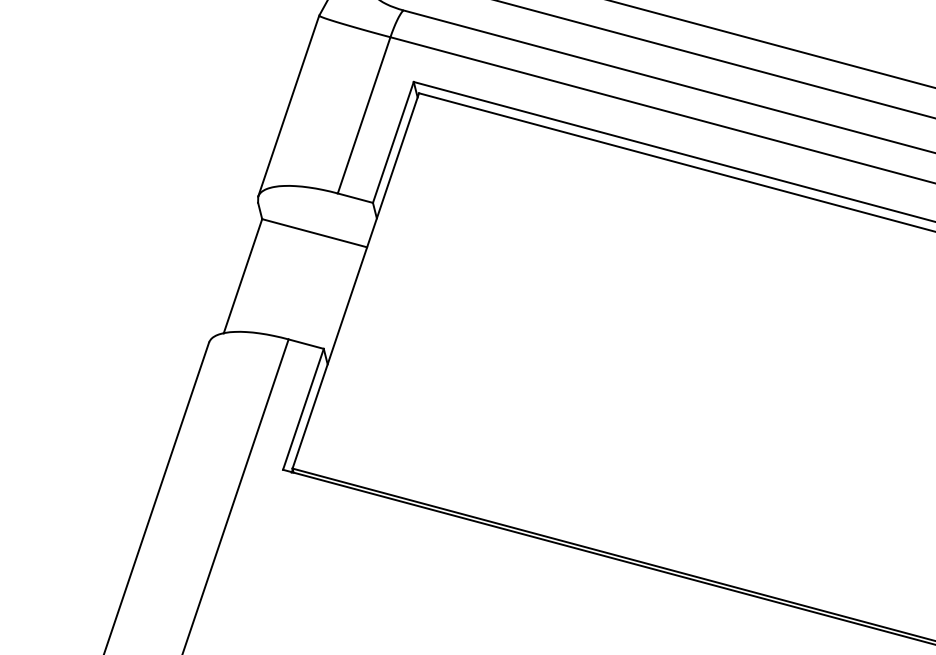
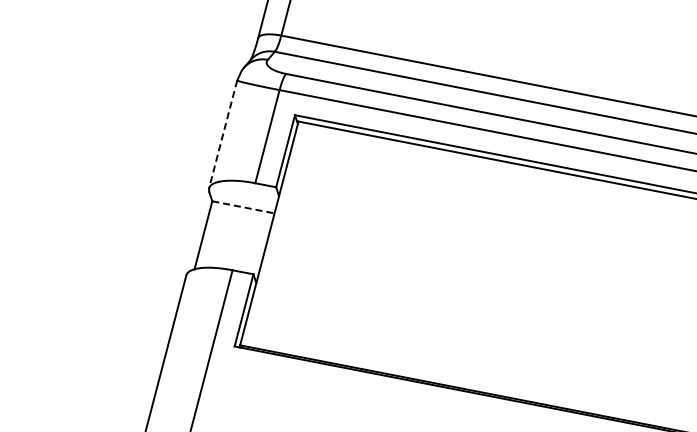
line: (289, 106) -> (223, 134), solid -> dashed
line: (314, 233) -> (243, 207), solid -> dashed

